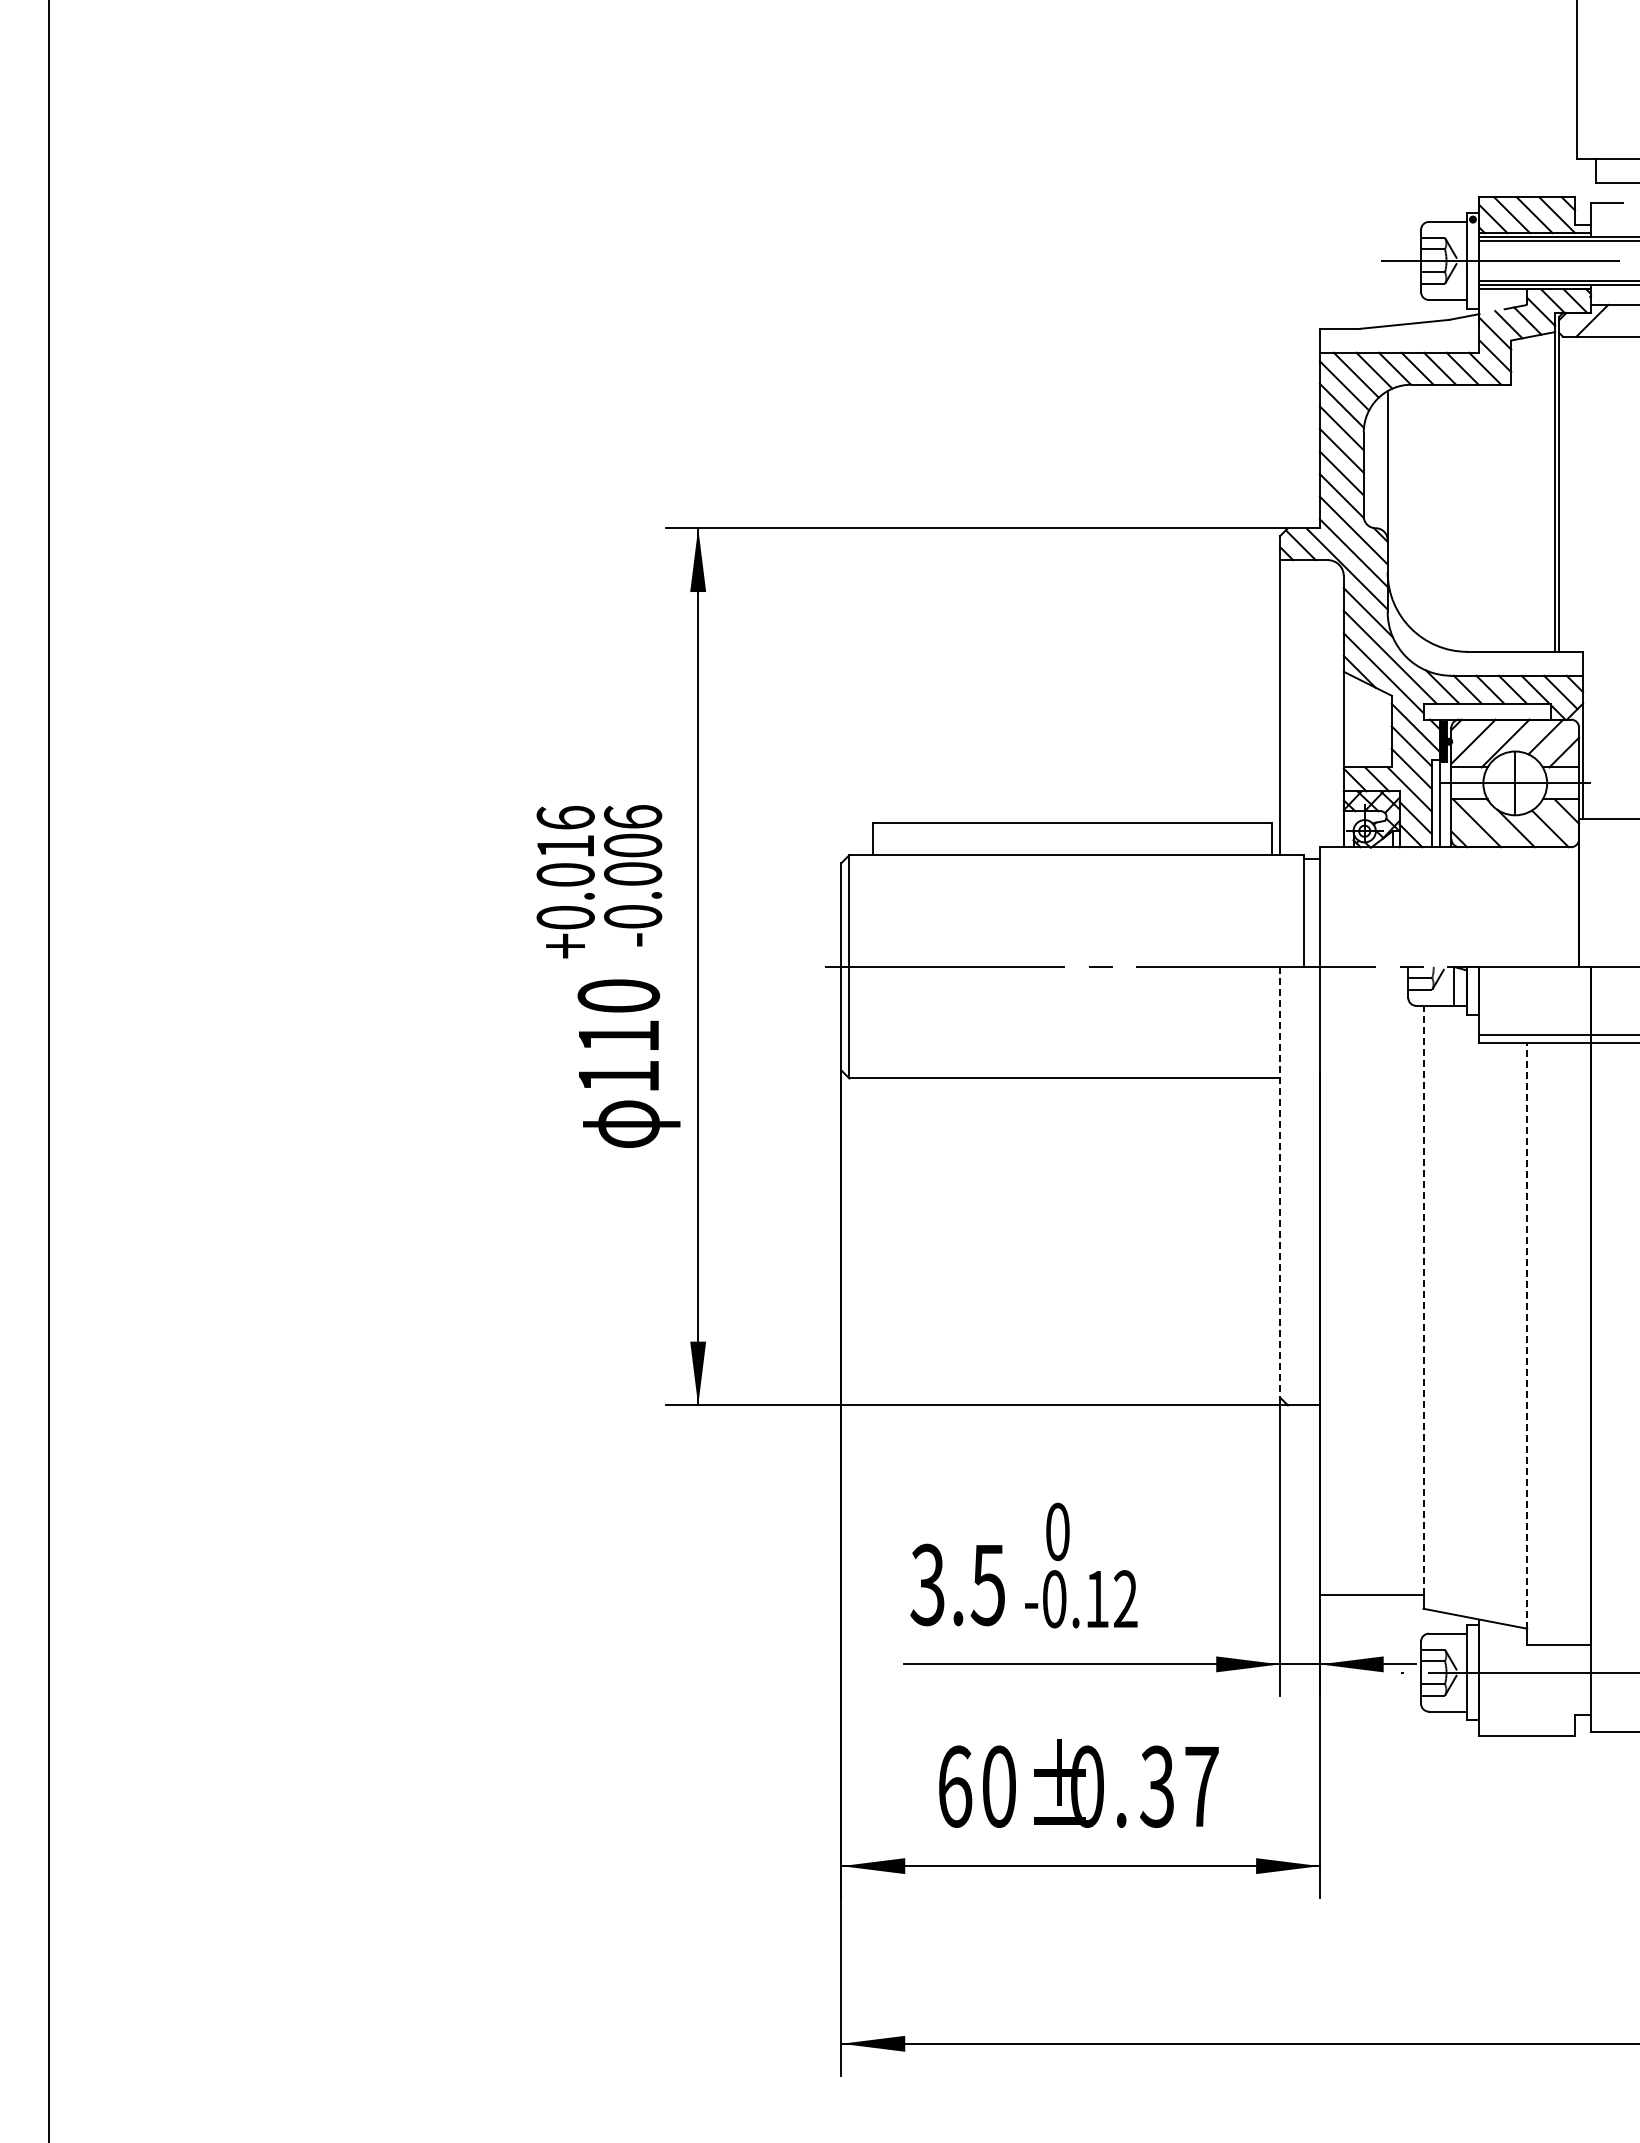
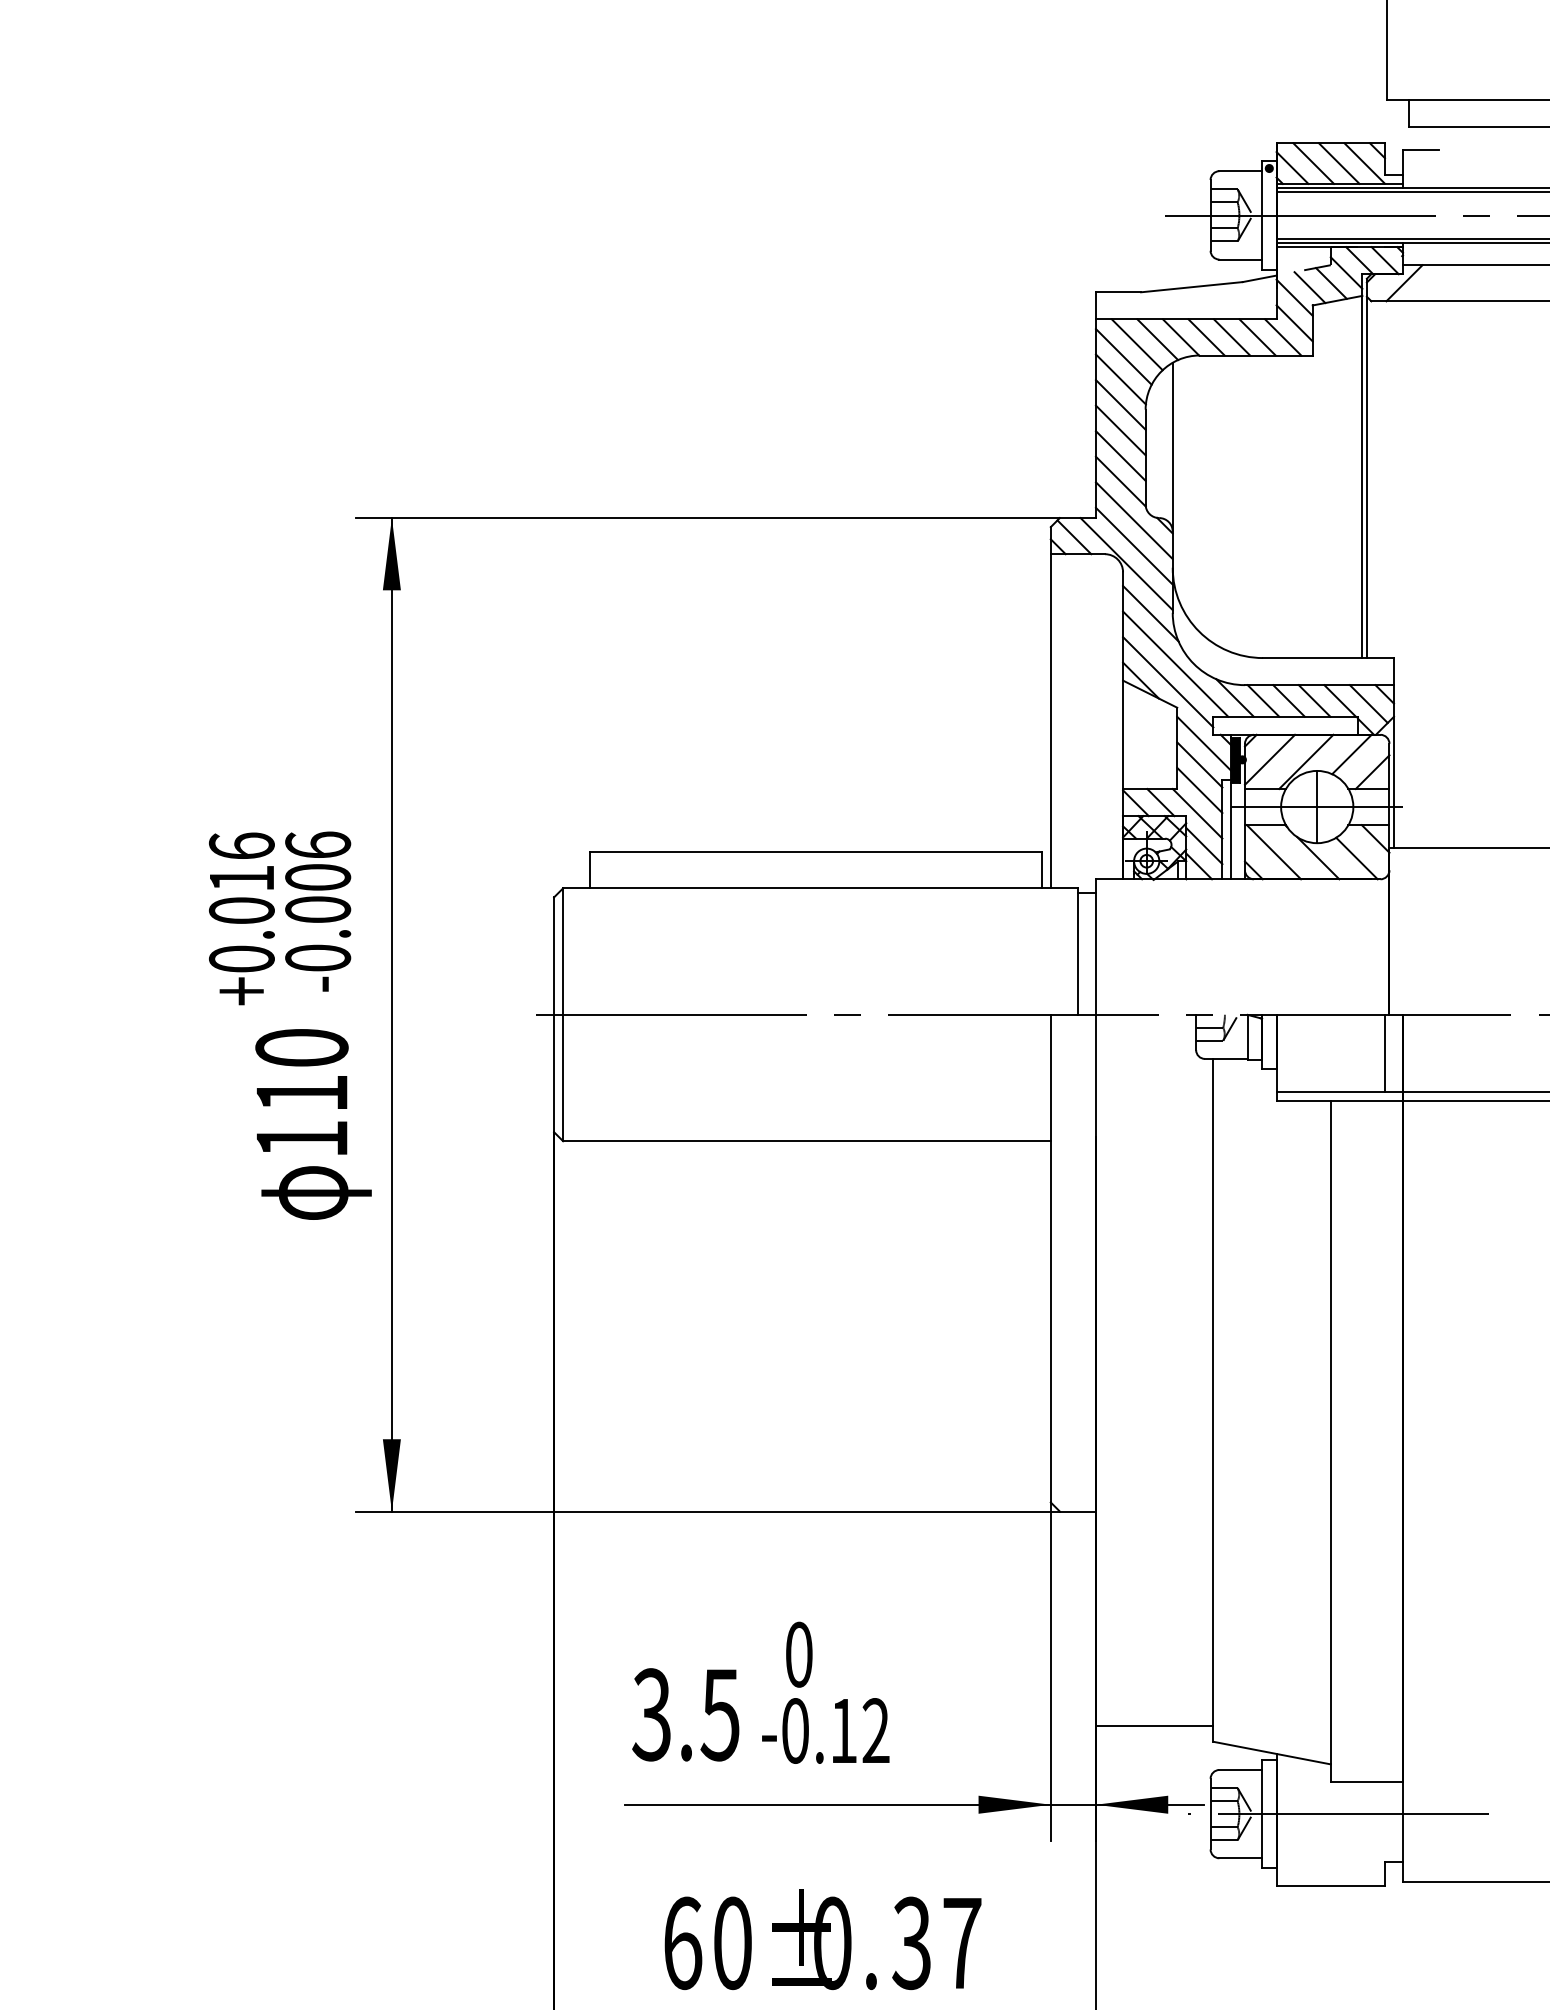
line: (1575, 1000) -> (1385, 1052), added
line: (1280, 1182) -> (1051, 1259), dashed -> solid
line: (1423, 1300) -> (1213, 1392), dashed -> solid
line: (1527, 1335) -> (1331, 1432), dashed -> solid

